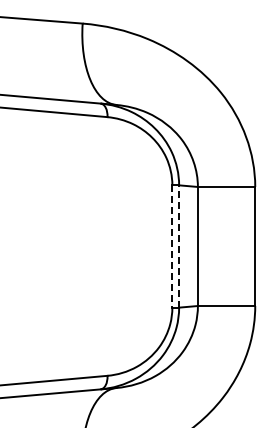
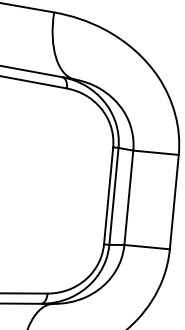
line: (172, 246) -> (108, 195), dashed -> solid
line: (179, 246) -> (114, 196), dashed -> solid

